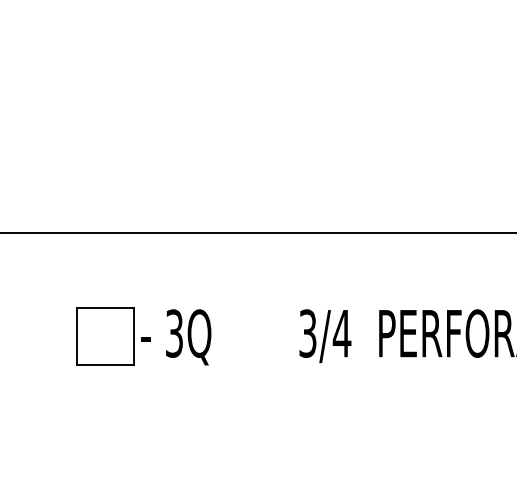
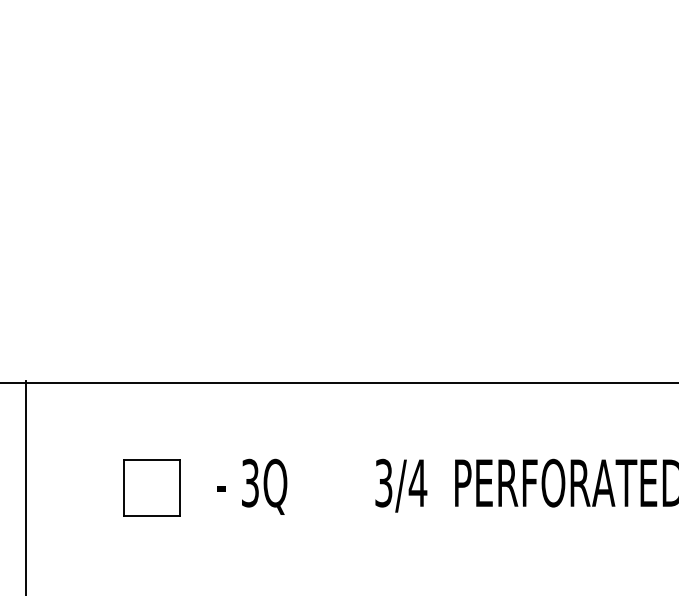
part: (104, 335) -> (151, 487), moved

